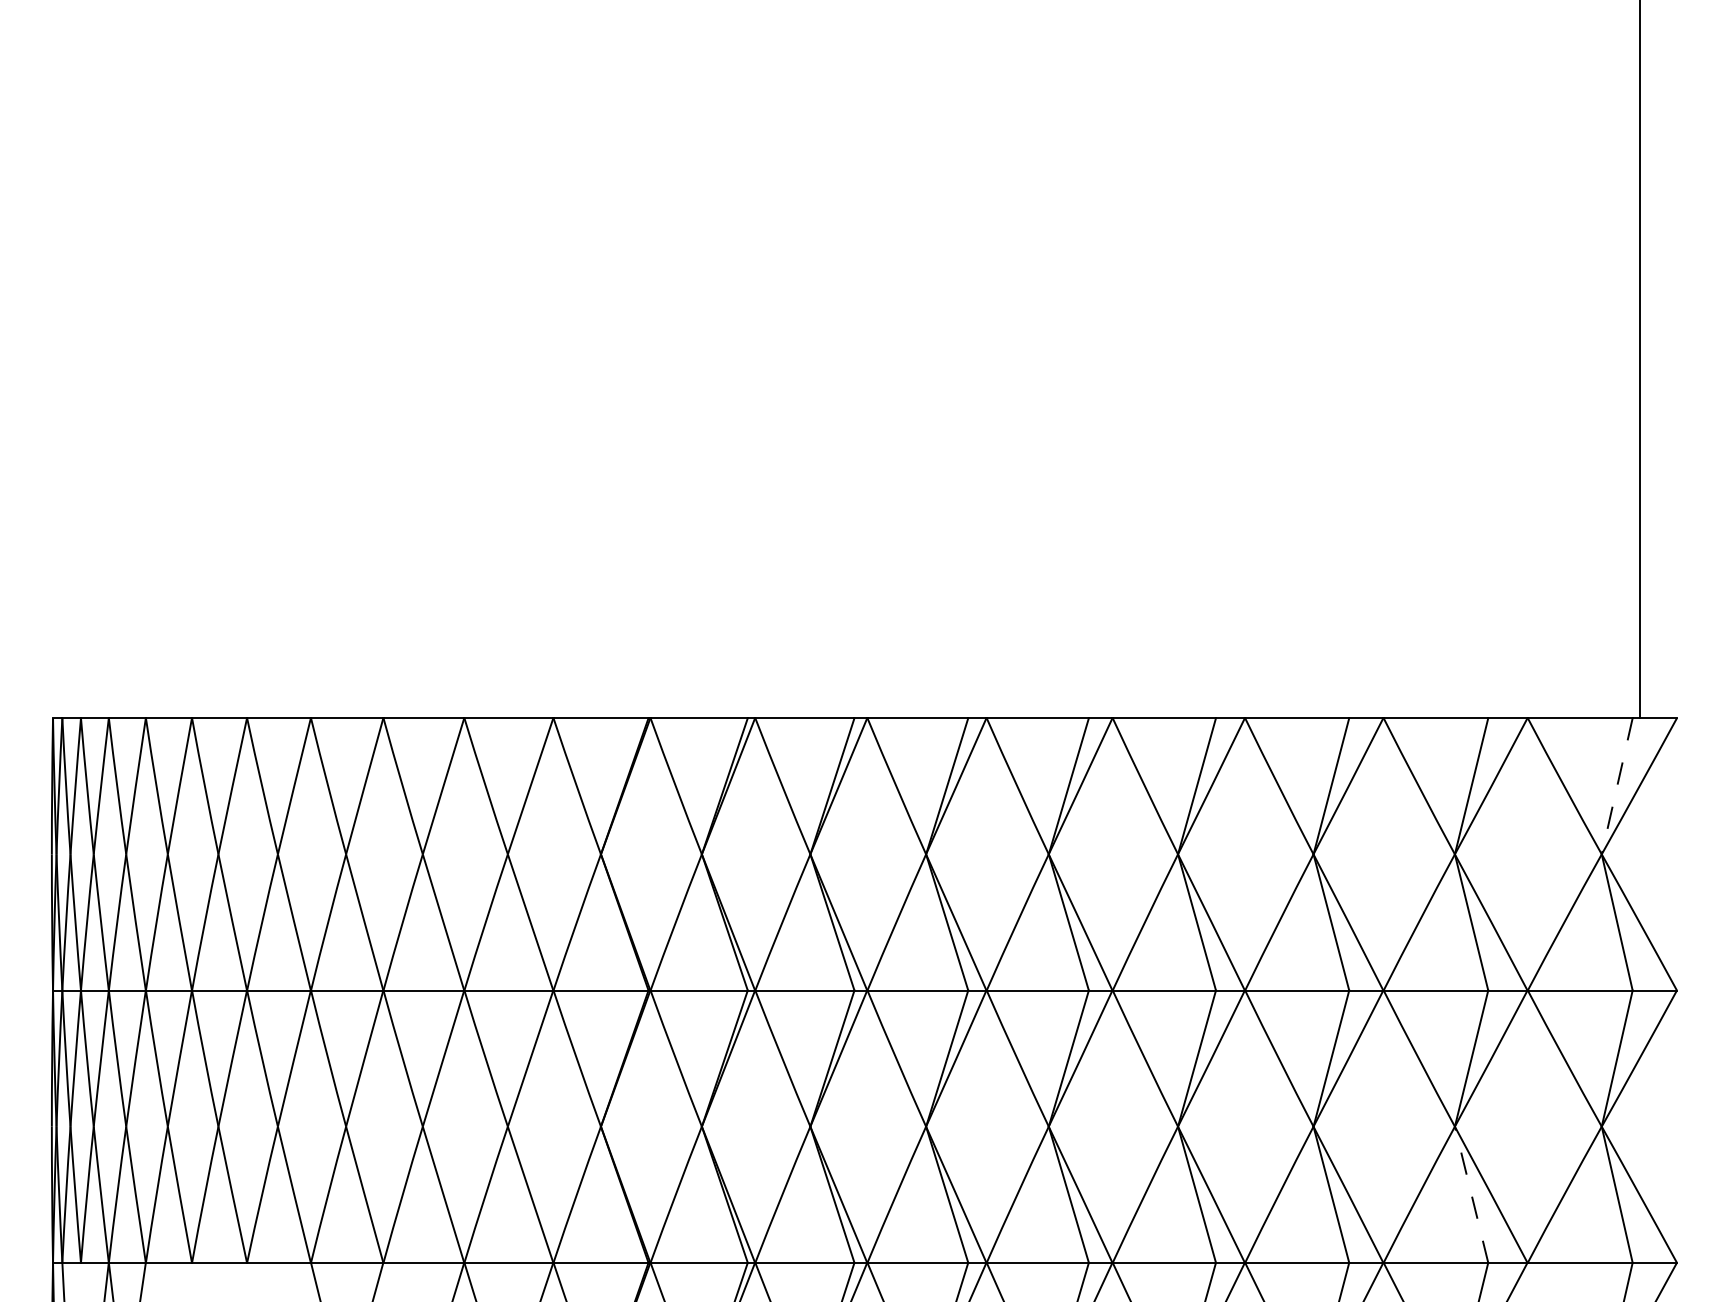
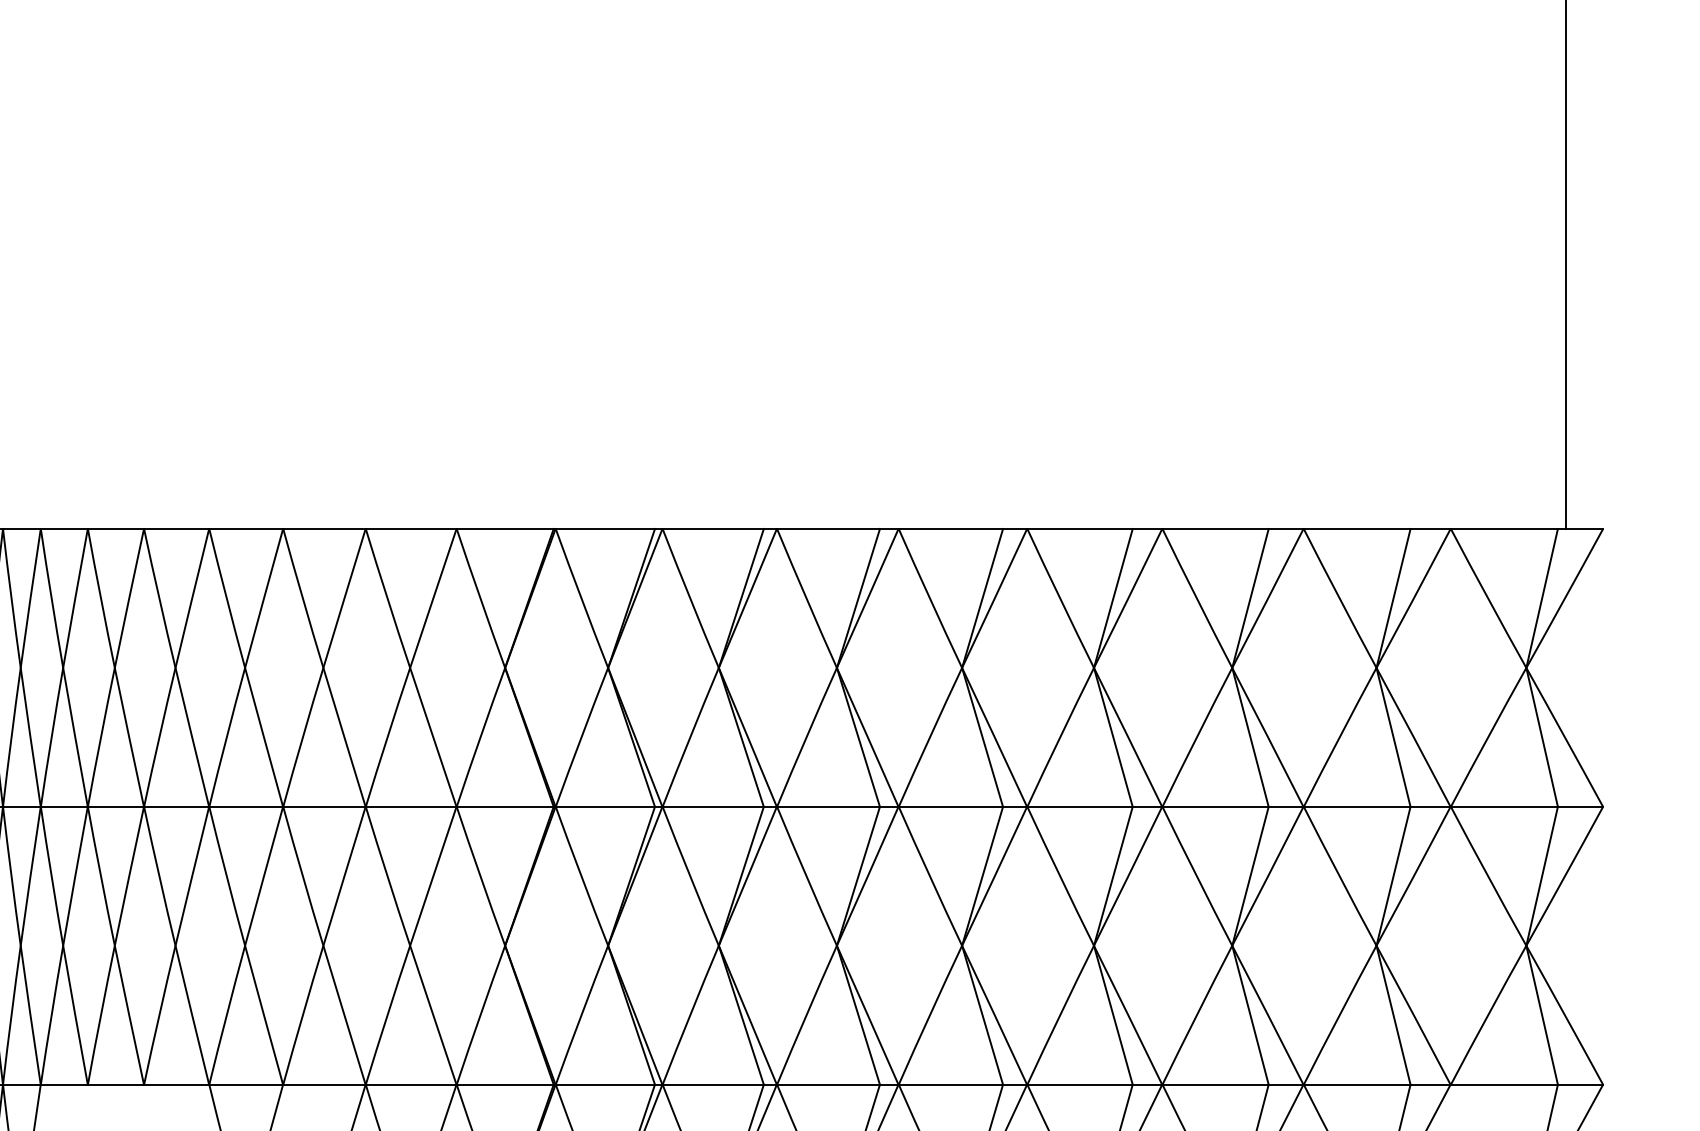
line: (1617, 786) -> (1542, 598), dashed -> solid
line: (1471, 1194) -> (1393, 1014), dashed -> solid

